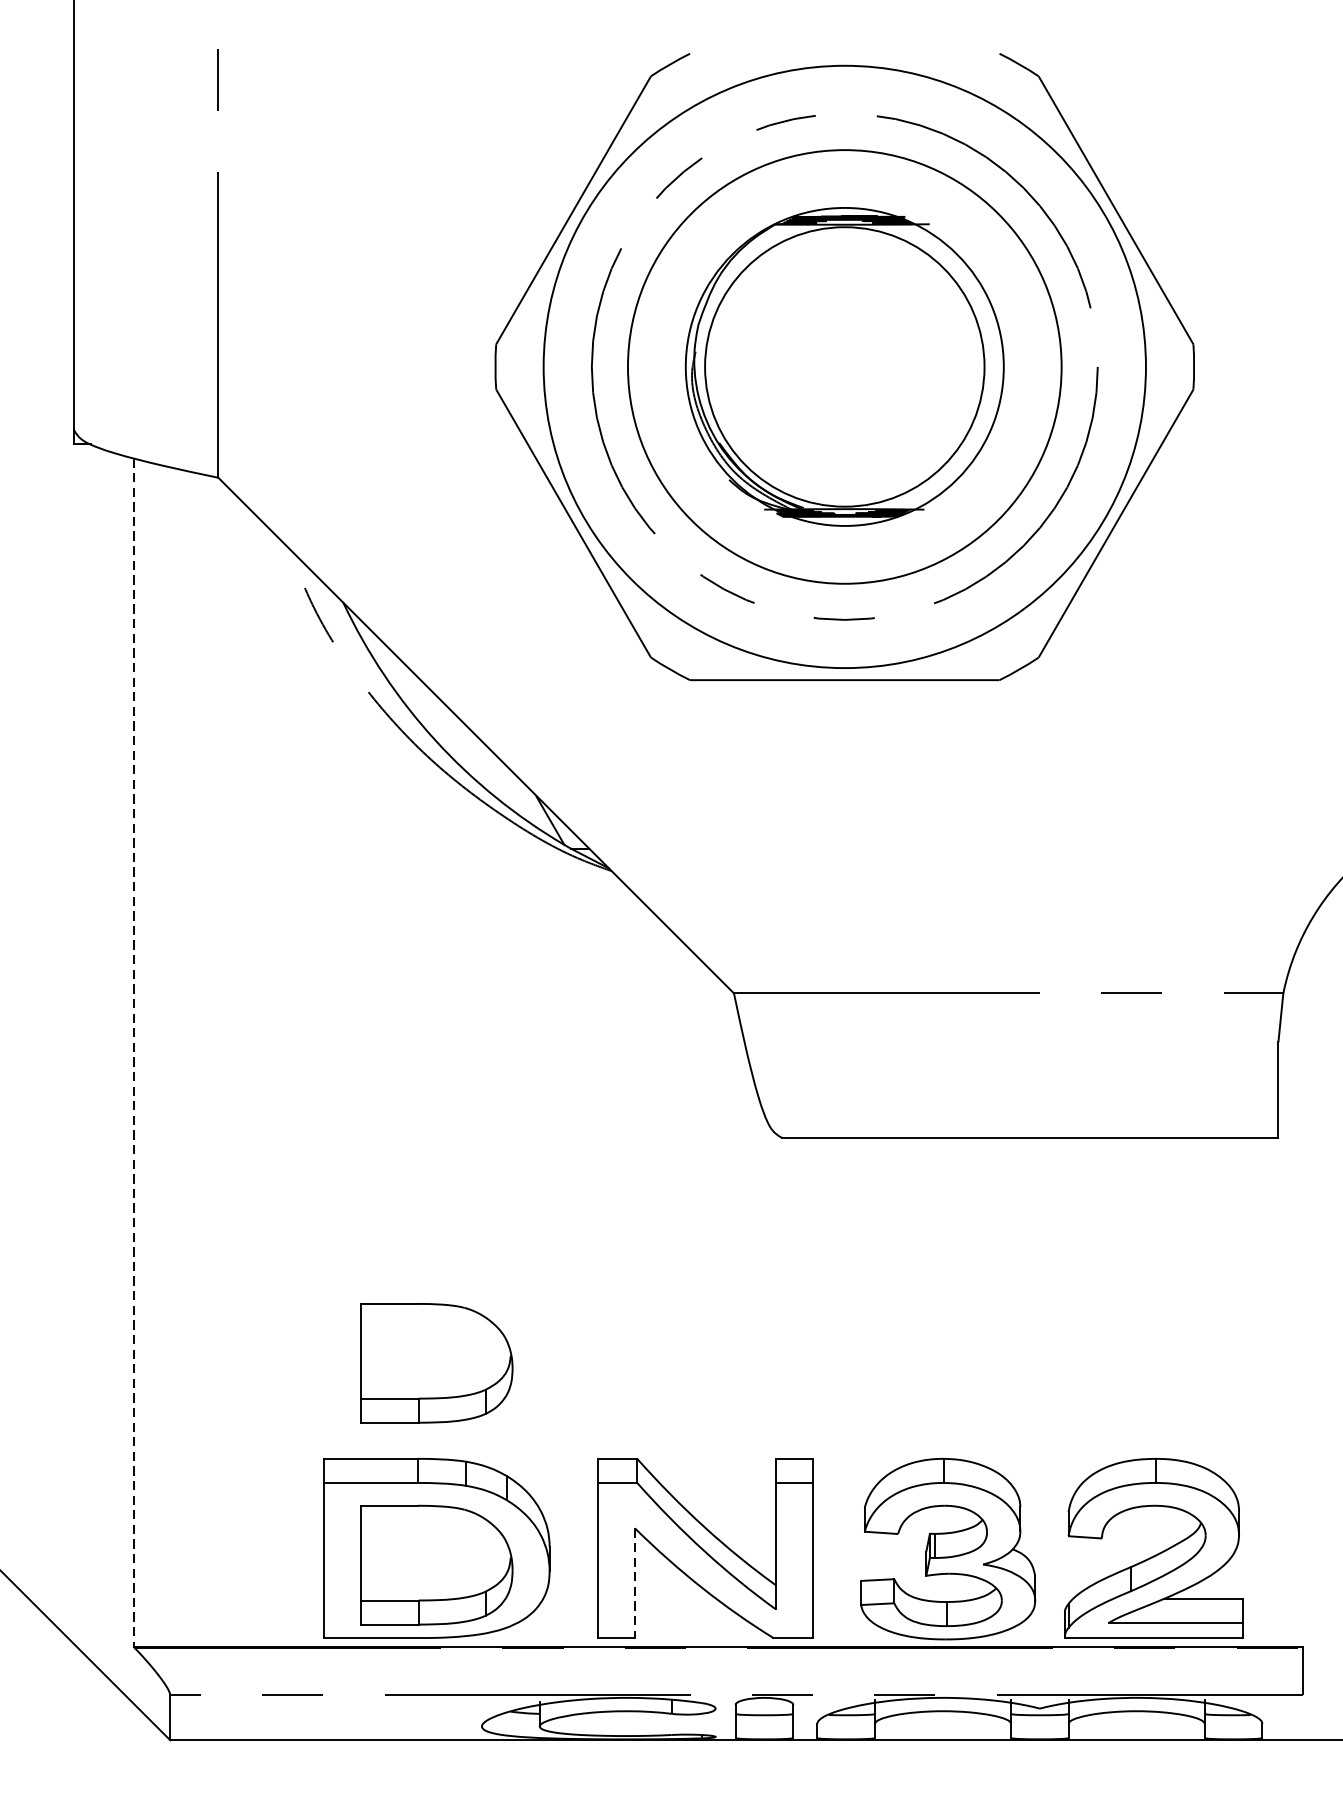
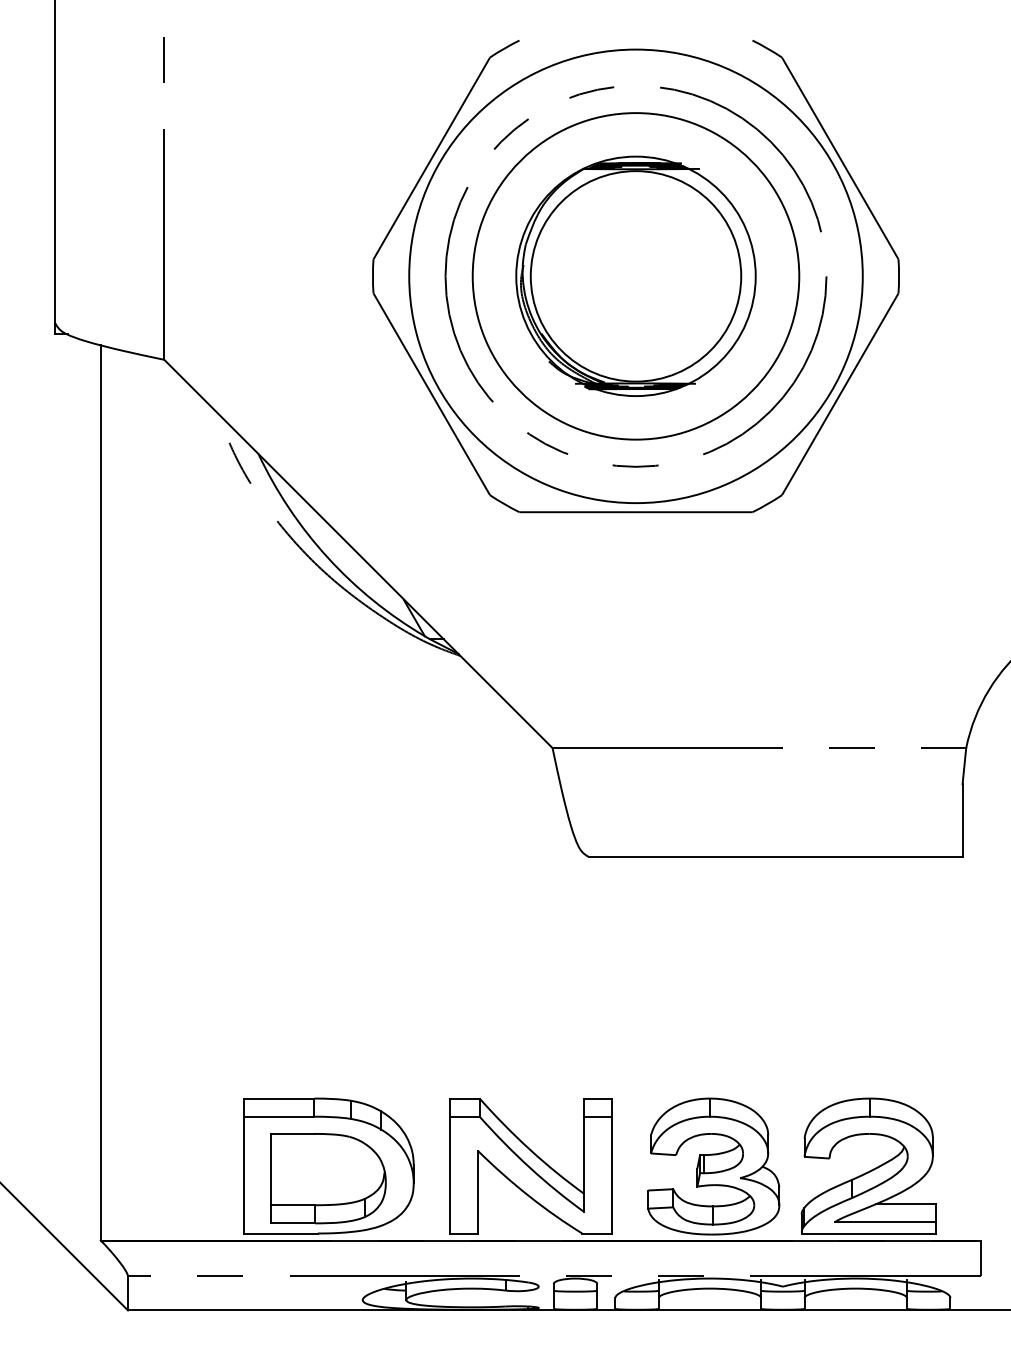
line: (133, 1052) -> (100, 792), dashed -> solid
part: (436, 1363) -> (328, 1026), removed
line: (634, 1583) -> (477, 1192), dashed -> solid

